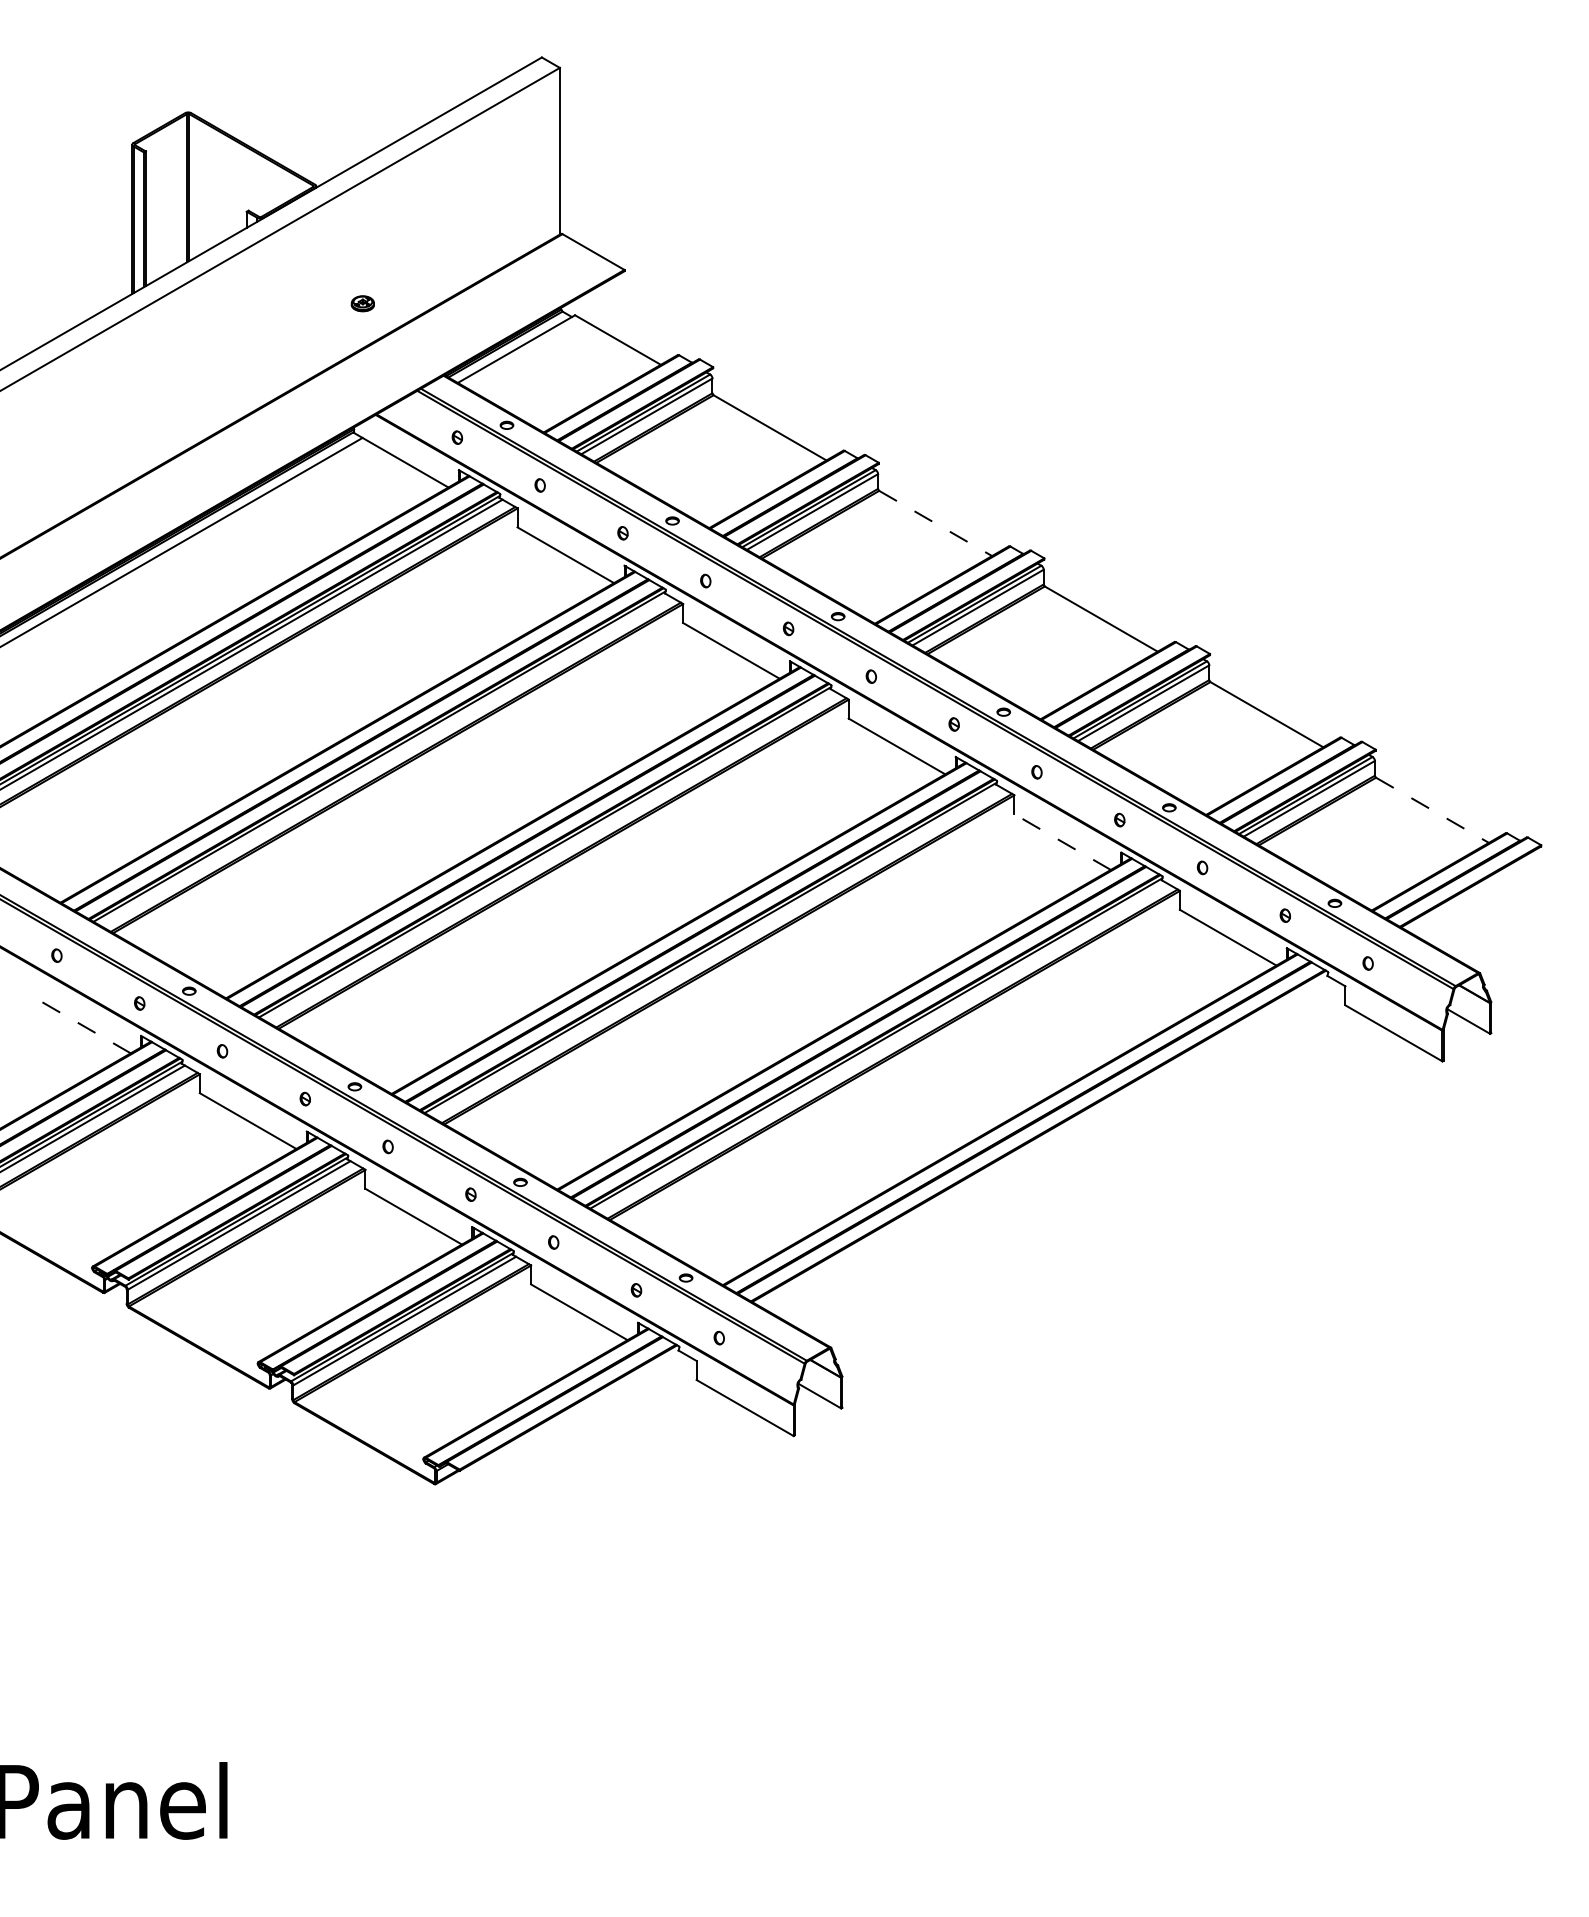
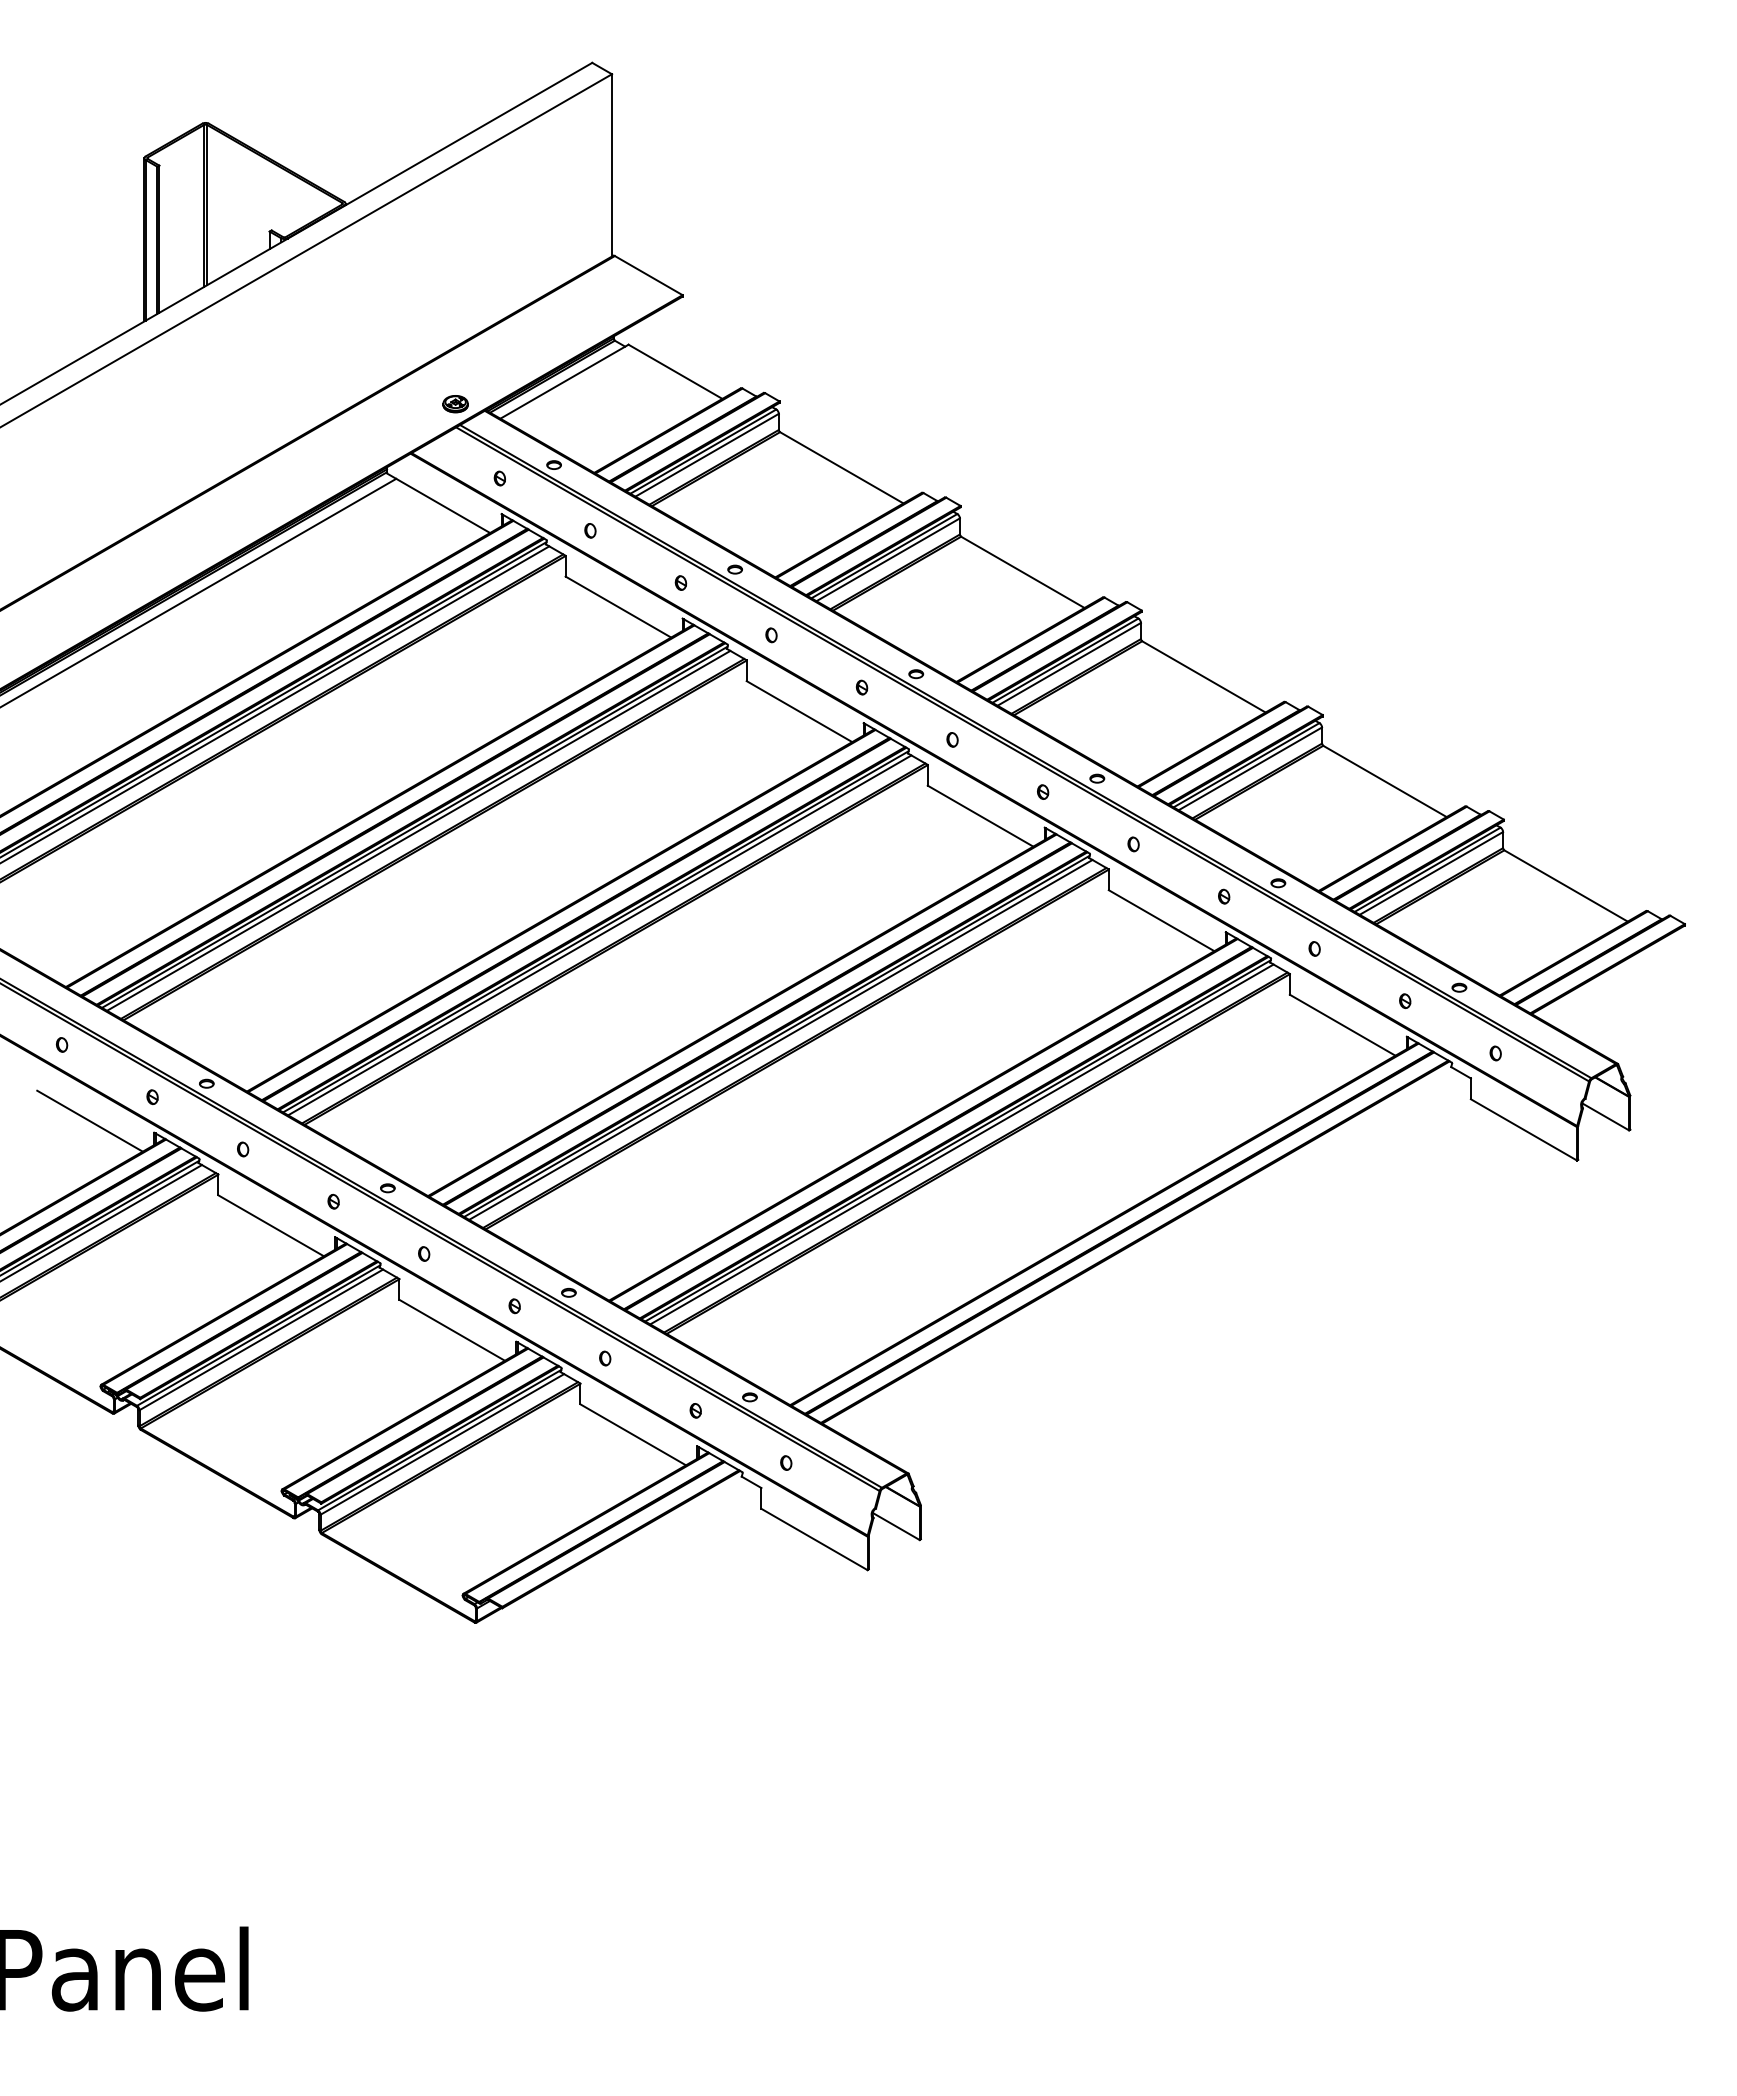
part: (362, 304) -> (455, 404), moved
line: (936, 523) -> (1023, 572), dashed -> solid
line: (382, 759) -> (418, 830), added
line: (1432, 810) -> (1566, 886), dashed -> solid
line: (1062, 841) -> (1161, 920), dashed -> solid
line: (548, 855) -> (599, 935), added
line: (714, 950) -> (780, 1039), added
line: (82, 1025) -> (90, 1121), dashed -> solid
line: (879, 1046) -> (961, 1144), added

